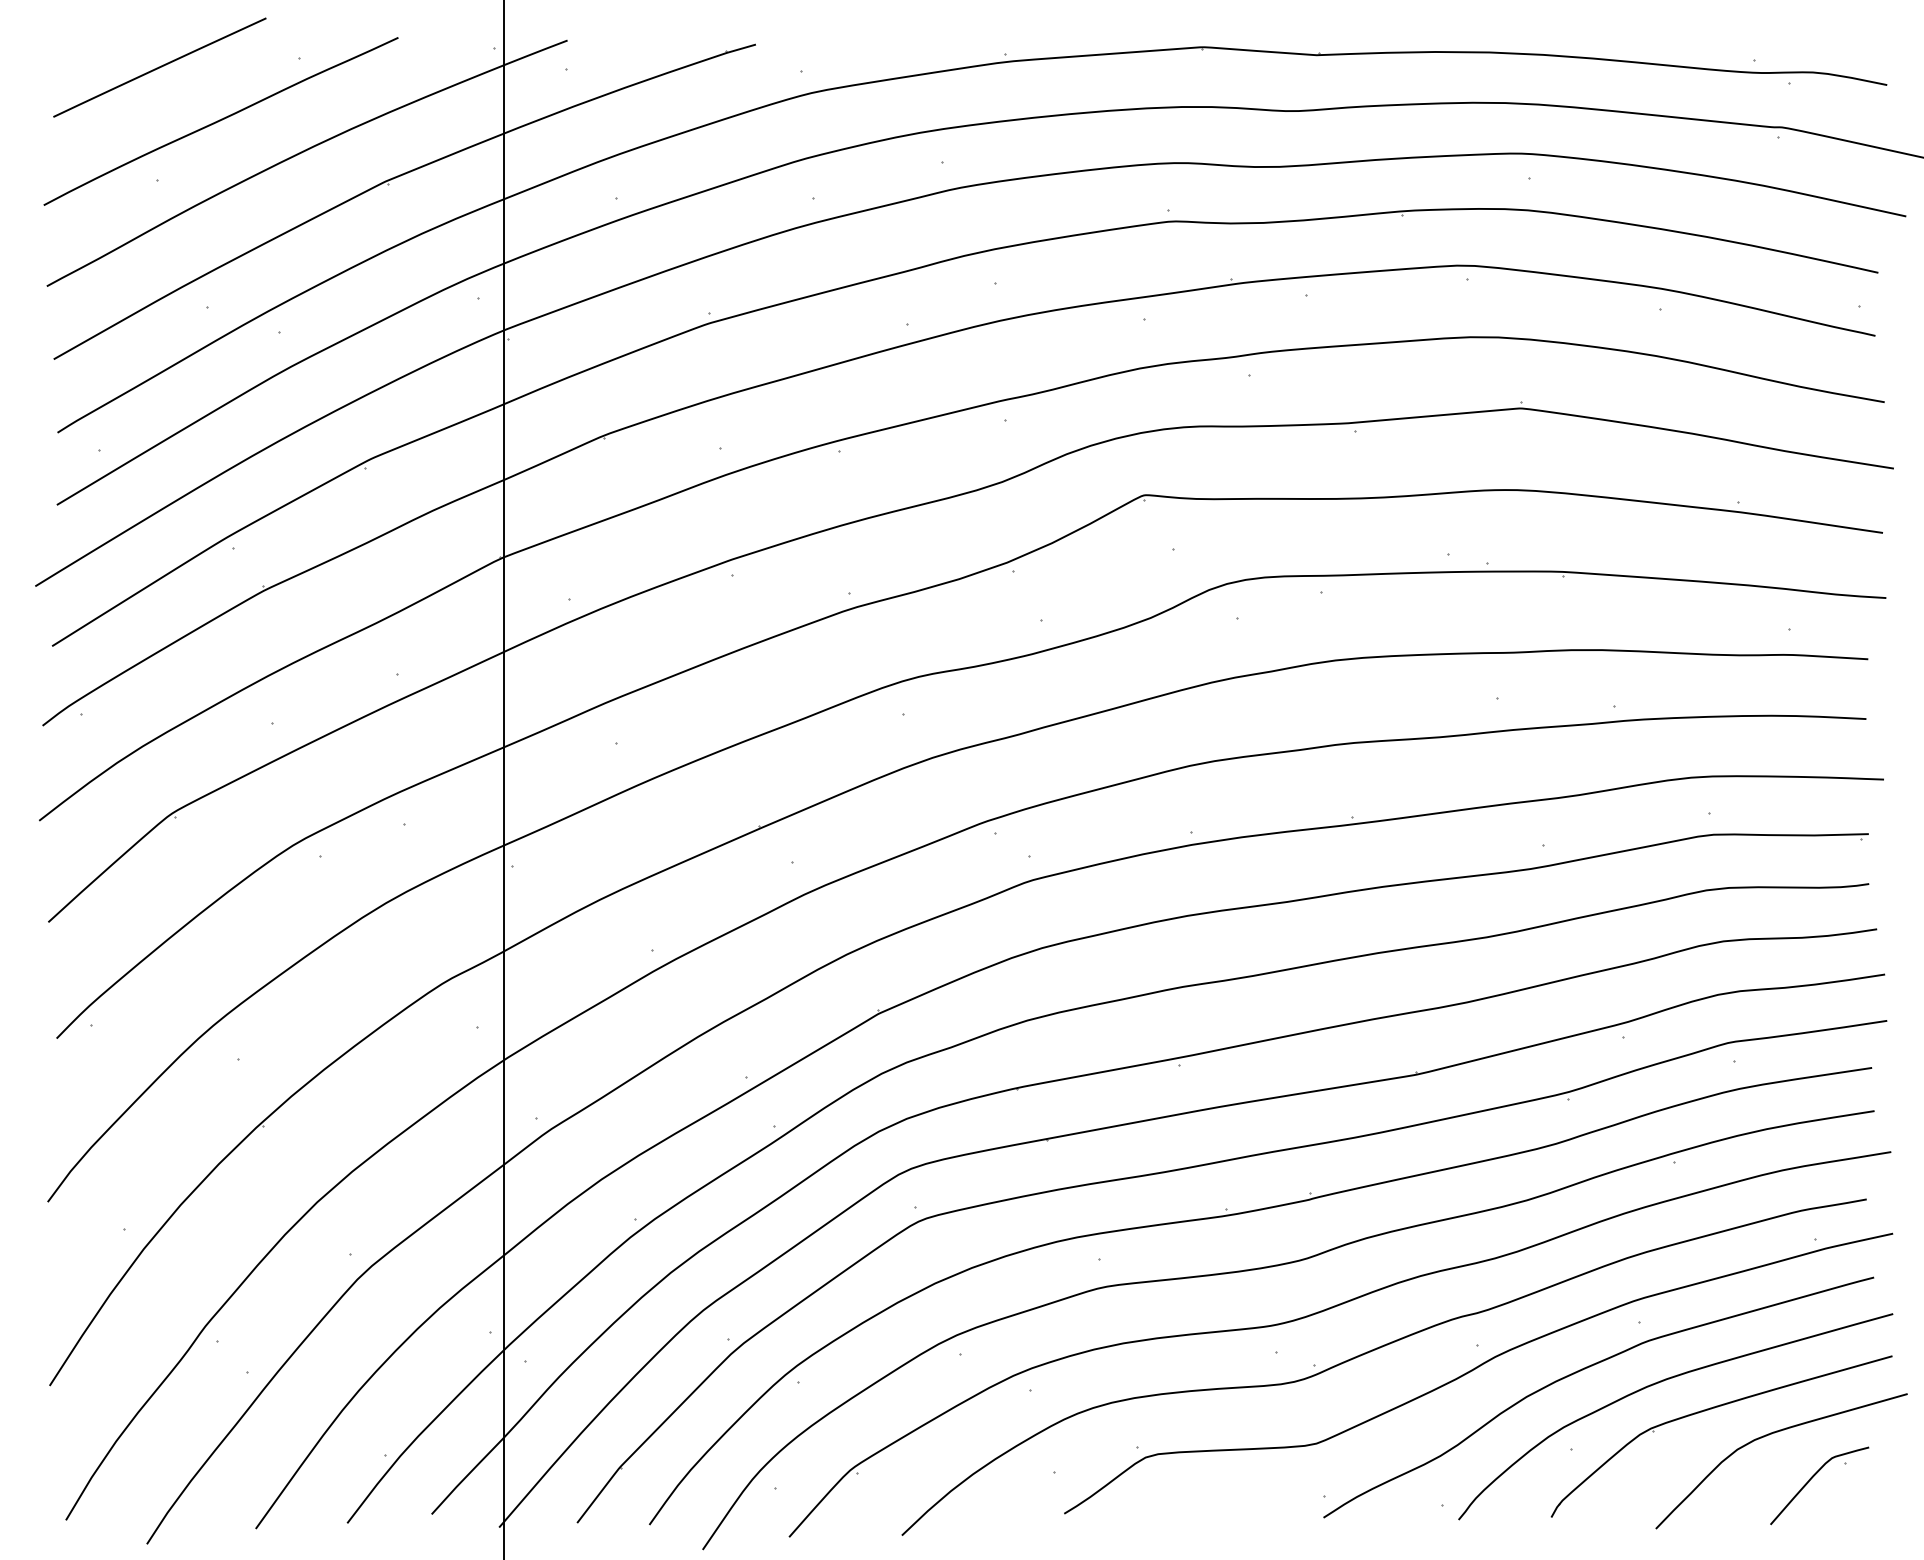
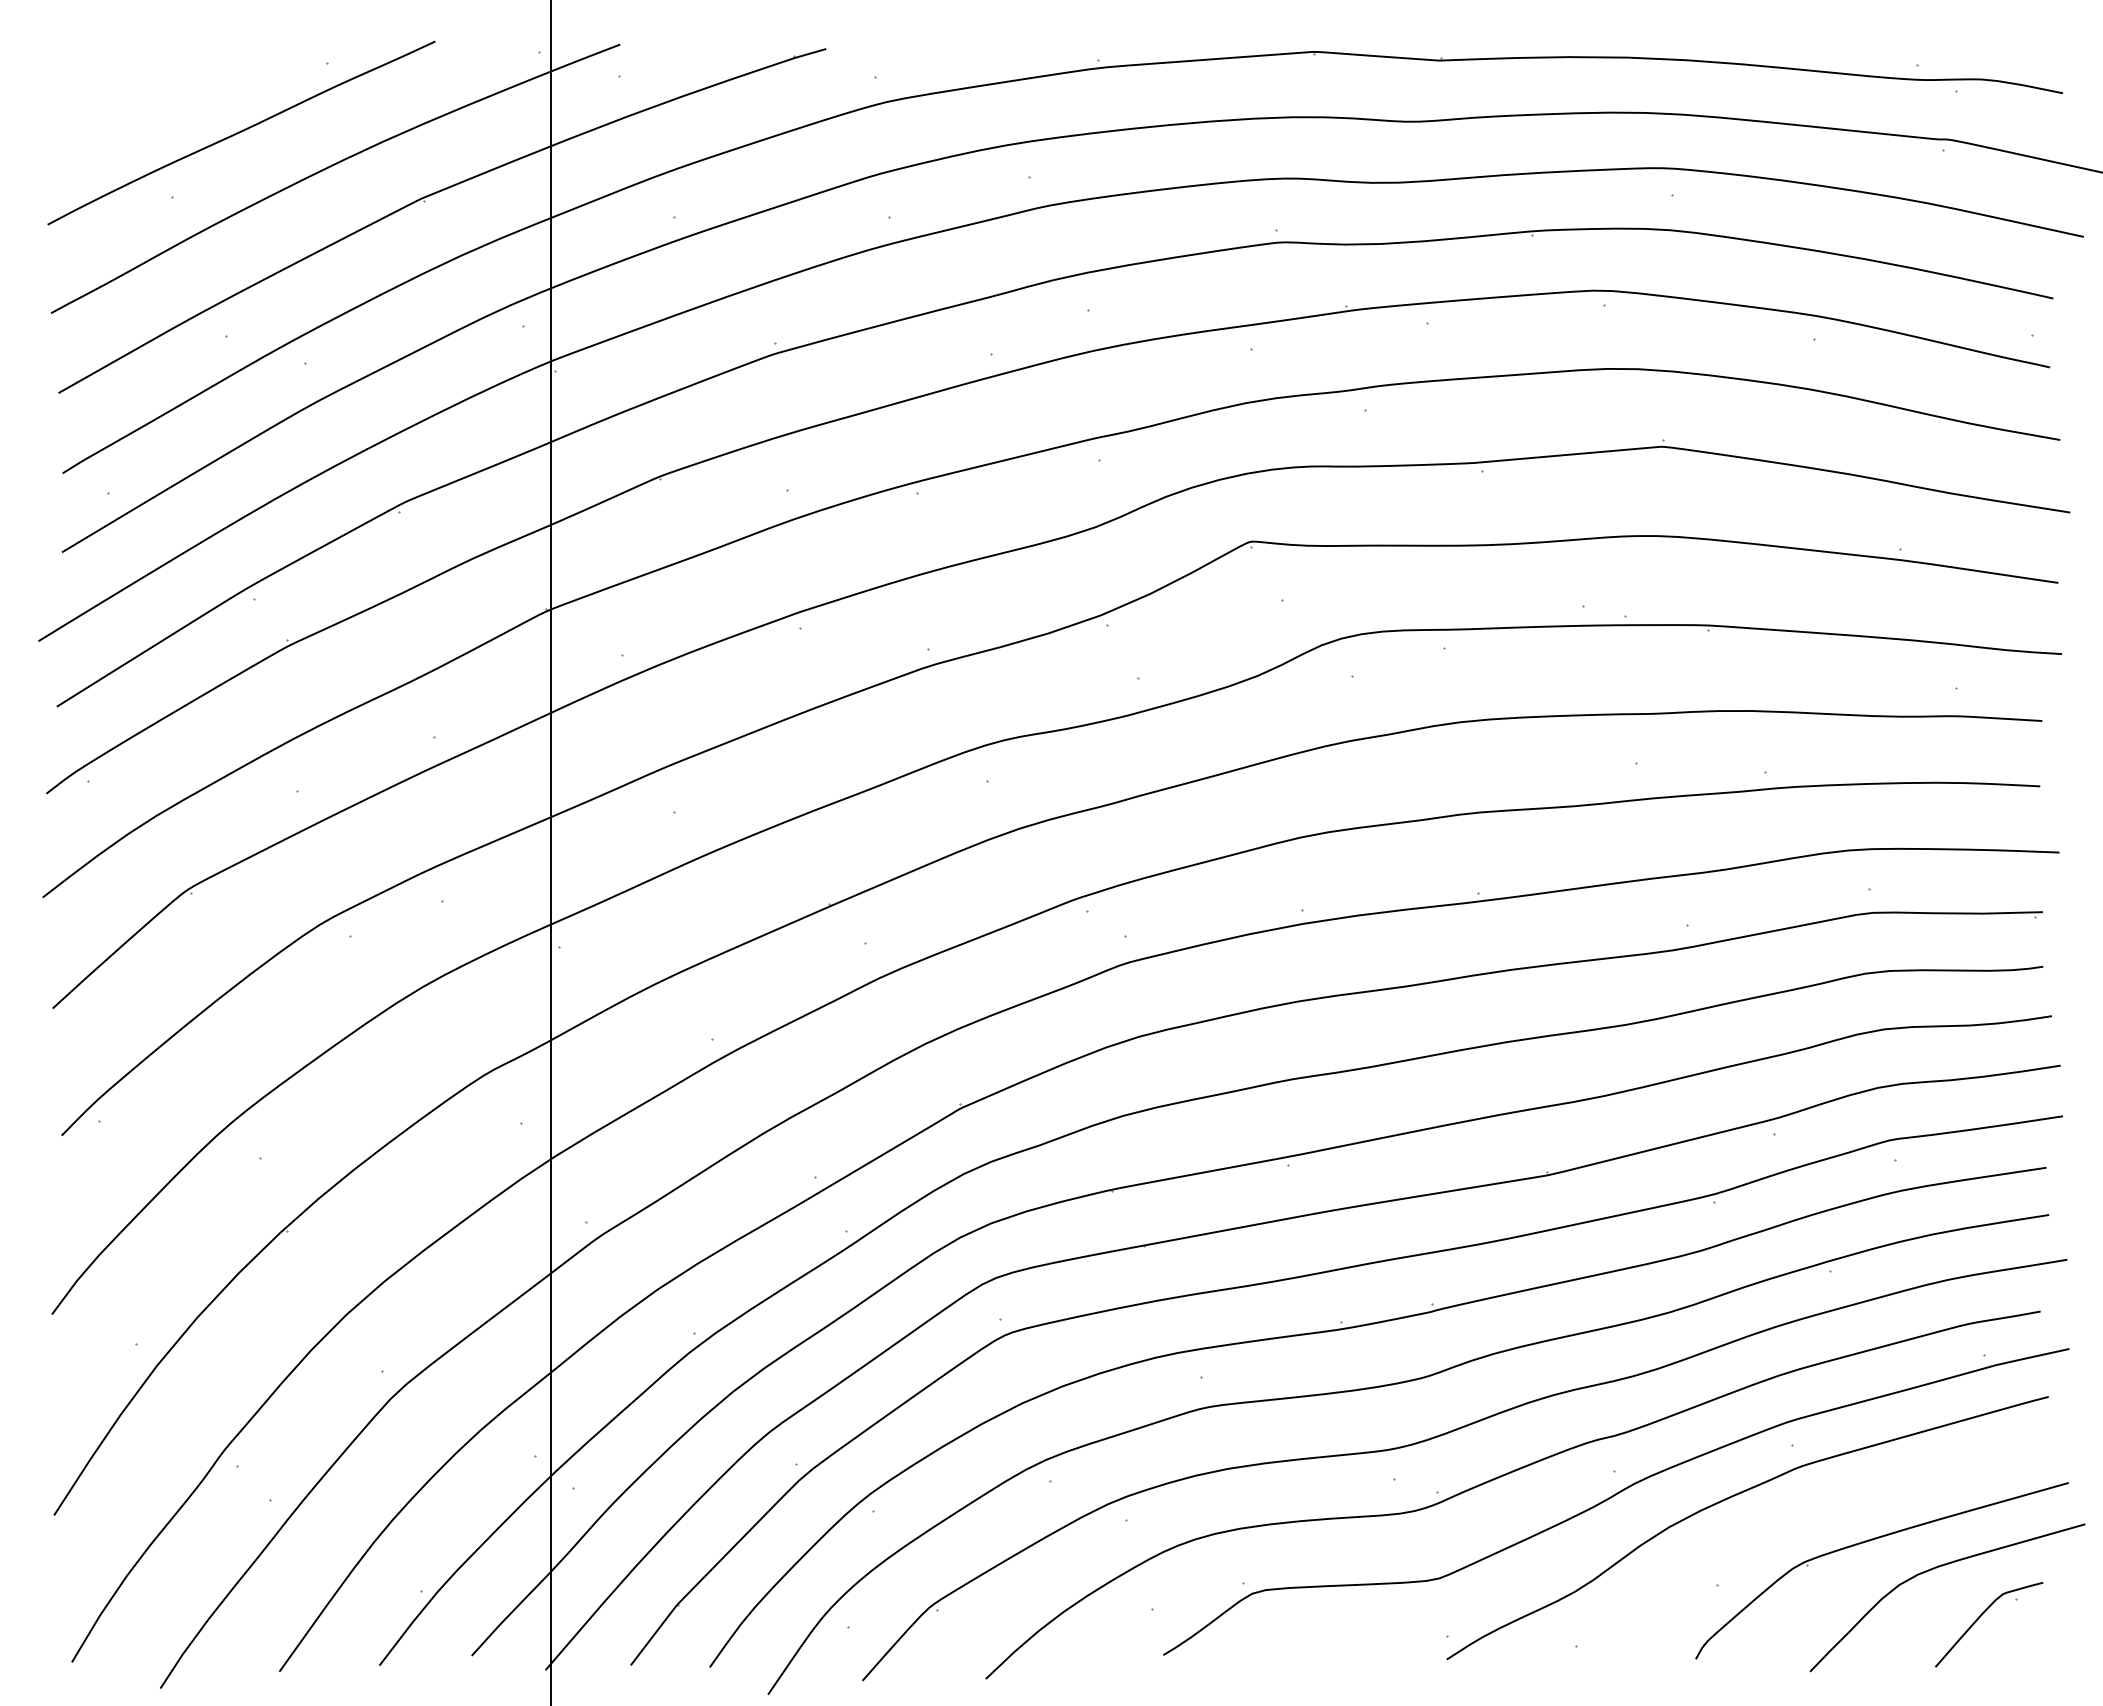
line: (159, 66) -> (174, 73), removed
curve: (1661, 1382) -> (1816, 1511), removed

